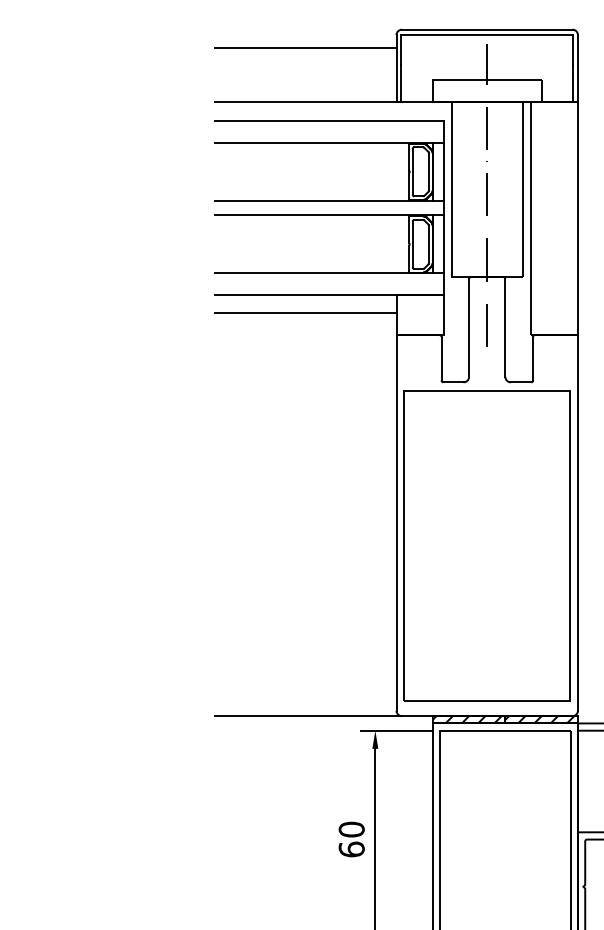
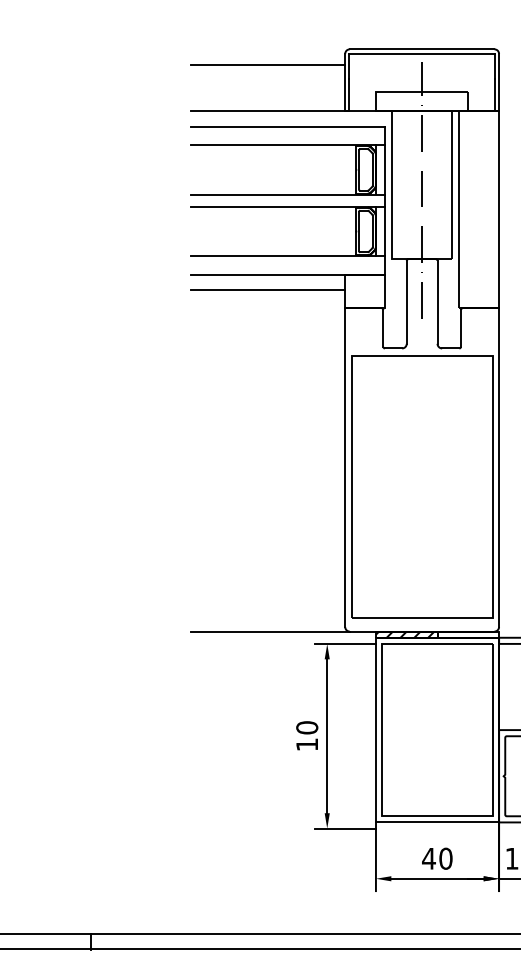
hatch: (539, 719) -> (466, 634), removed
text: (352, 849) -> (307, 744), 60 -> 10

